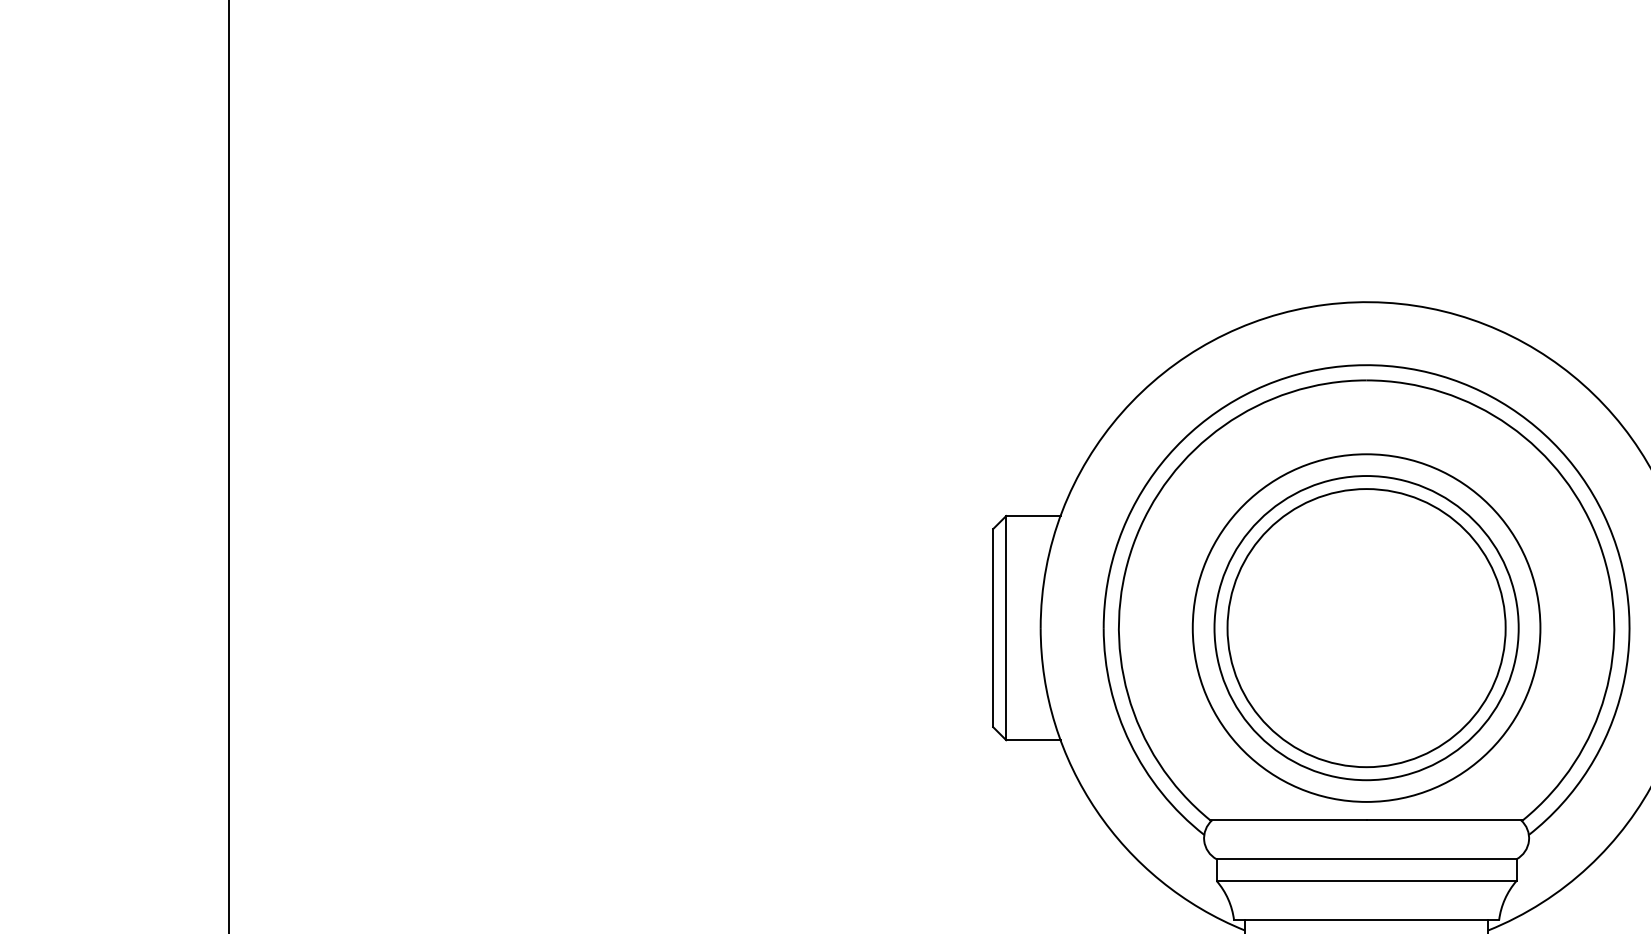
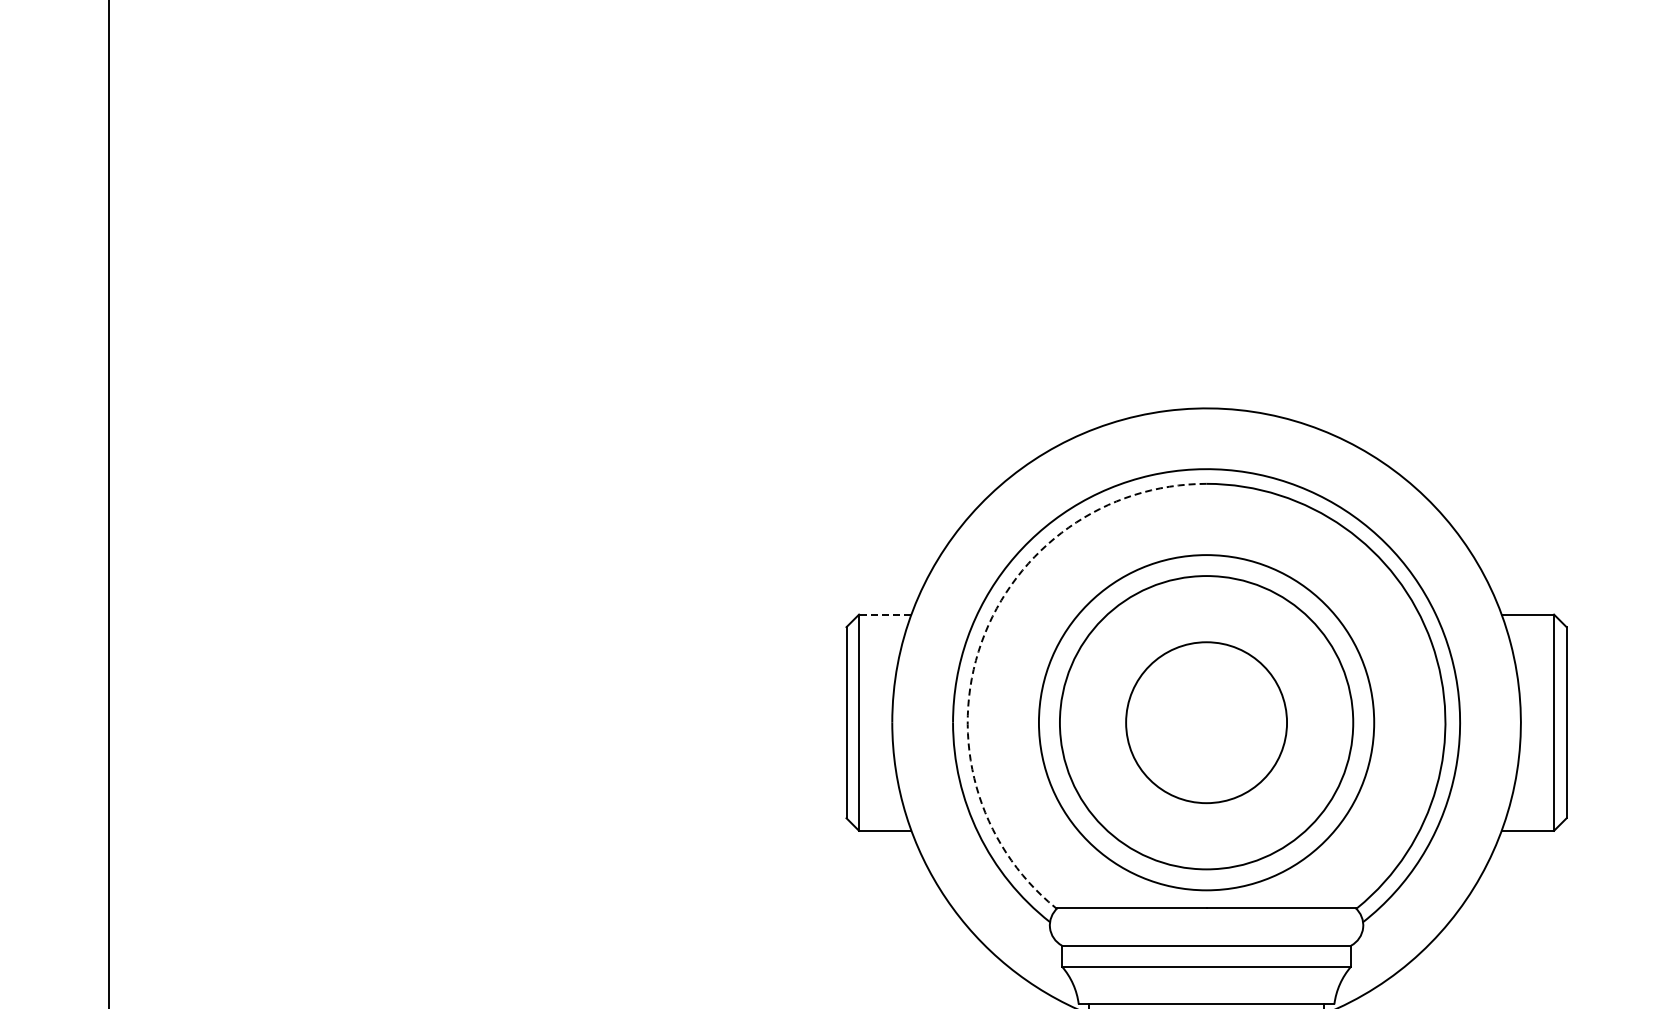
line: (1032, 515) -> (884, 614), solid -> dashed
arc: (1133, 544) -> (981, 642), solid -> dashed
circle: (1366, 627) -> (1206, 722), size x0.6

